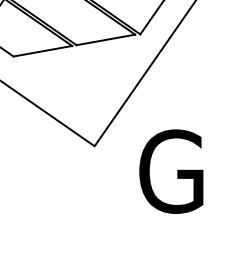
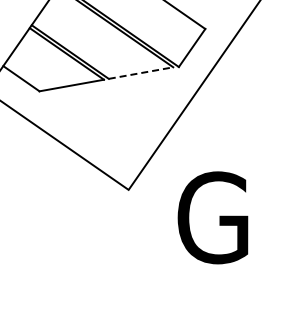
line: (106, 40) -> (141, 73), solid -> dashed

